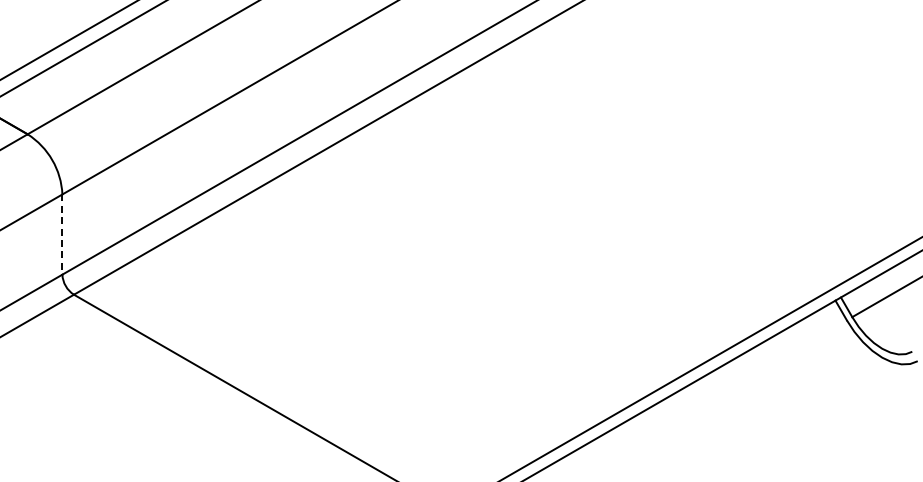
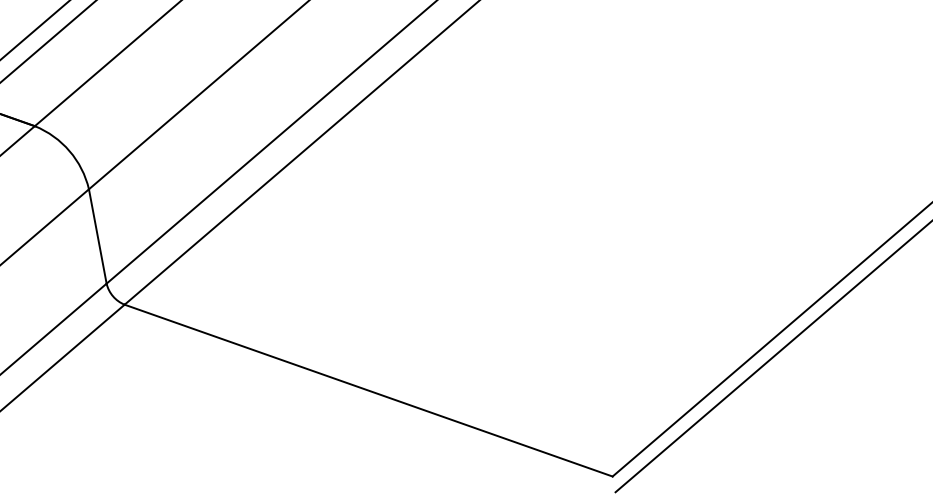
line: (62, 235) -> (98, 237), dashed -> solid

